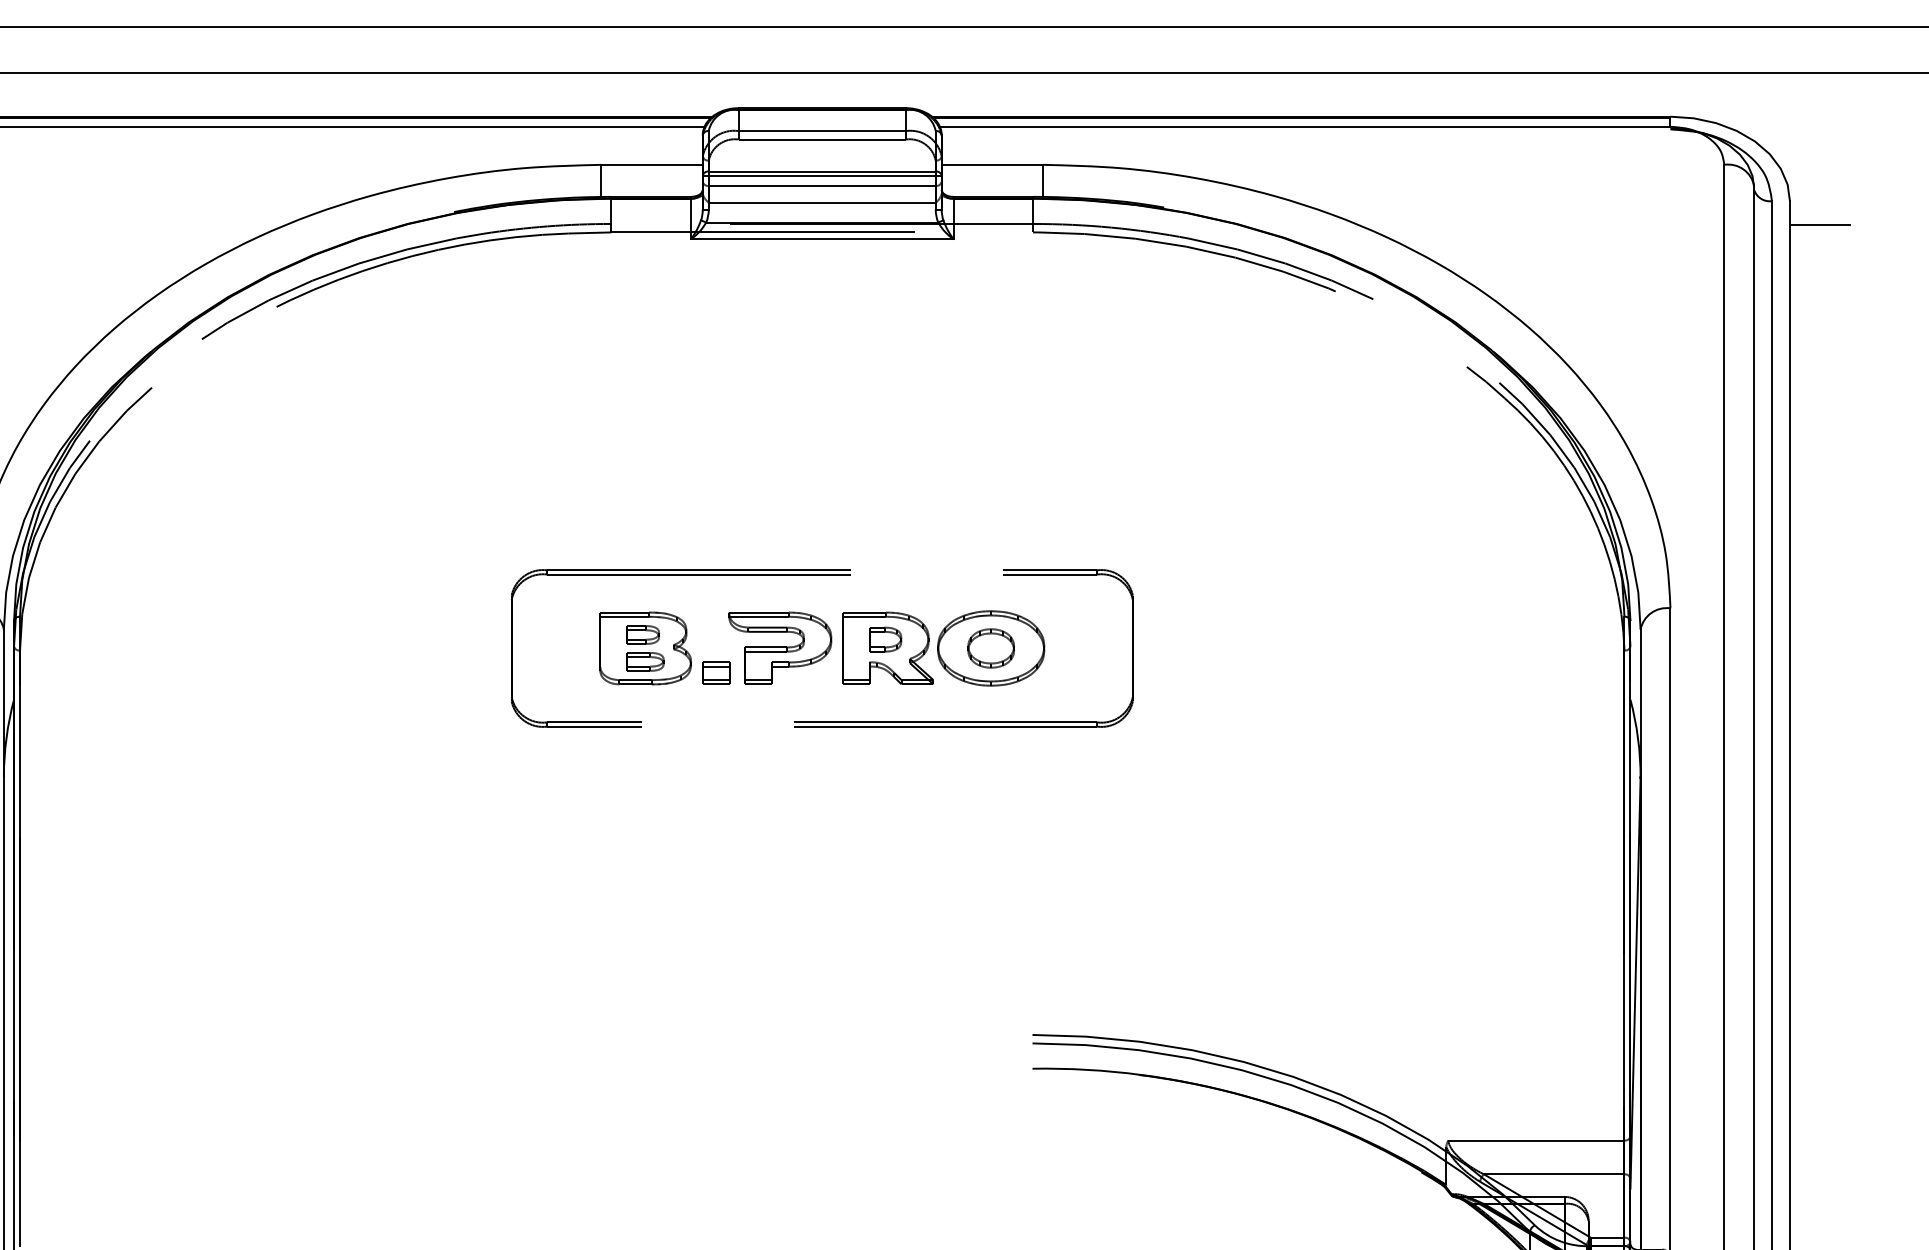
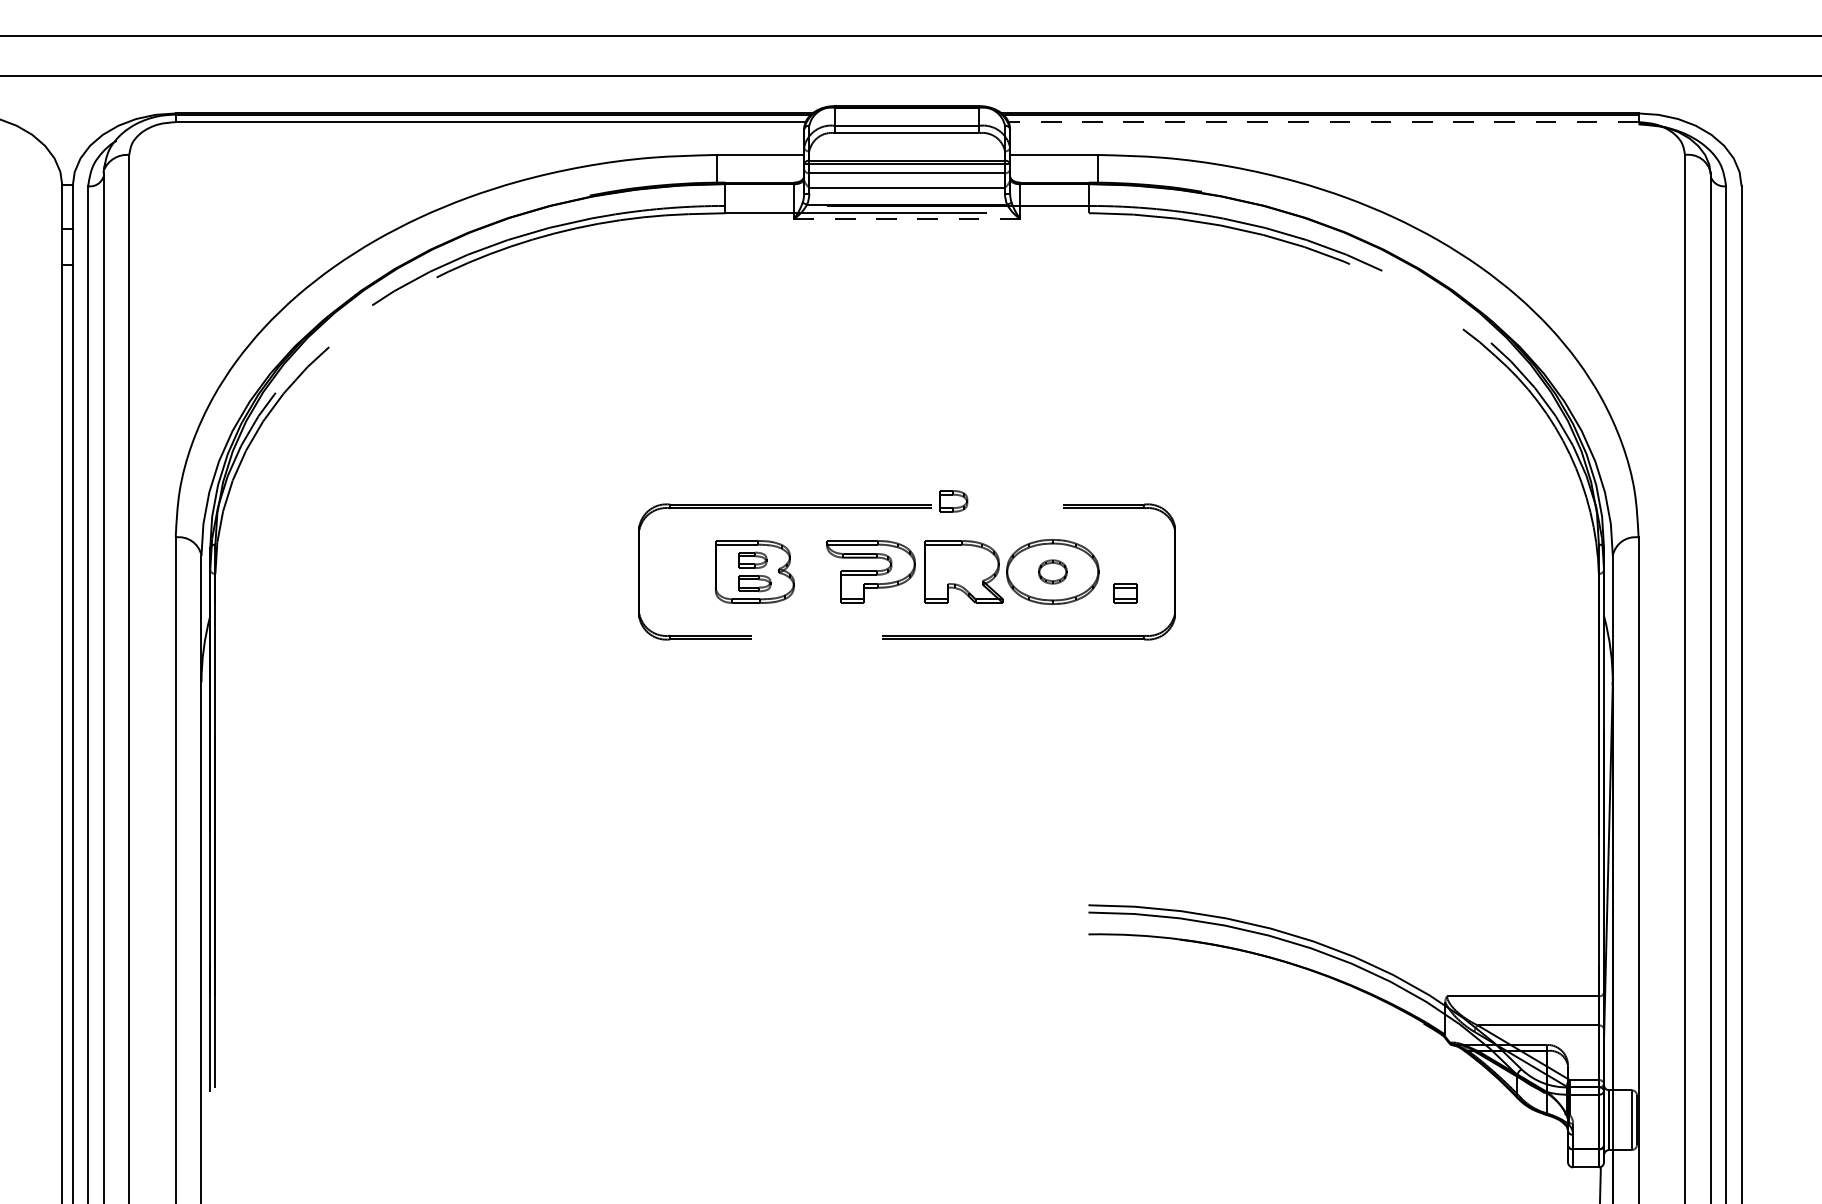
line: (1303, 127) -> (1322, 122), solid -> dashed
line: (1819, 224) -> (1767, 206), removed
line: (821, 239) -> (906, 219), solid -> dashed
part: (885, 639) -> (953, 501), moved
part: (990, 647) -> (1052, 571), size x0.7
part: (715, 673) -> (1125, 593), moved

